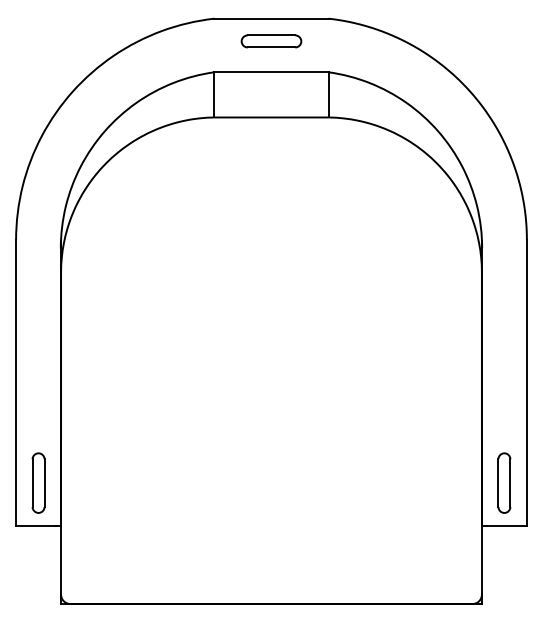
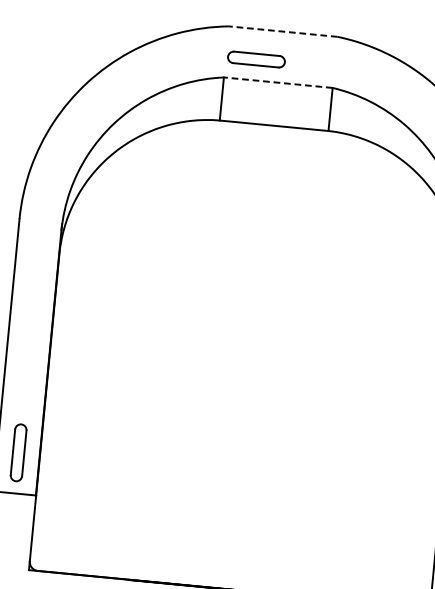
line: (271, 18) -> (283, 31), solid -> dashed
part: (271, 41) -> (256, 59), moved
line: (271, 72) -> (278, 82), solid -> dashed

